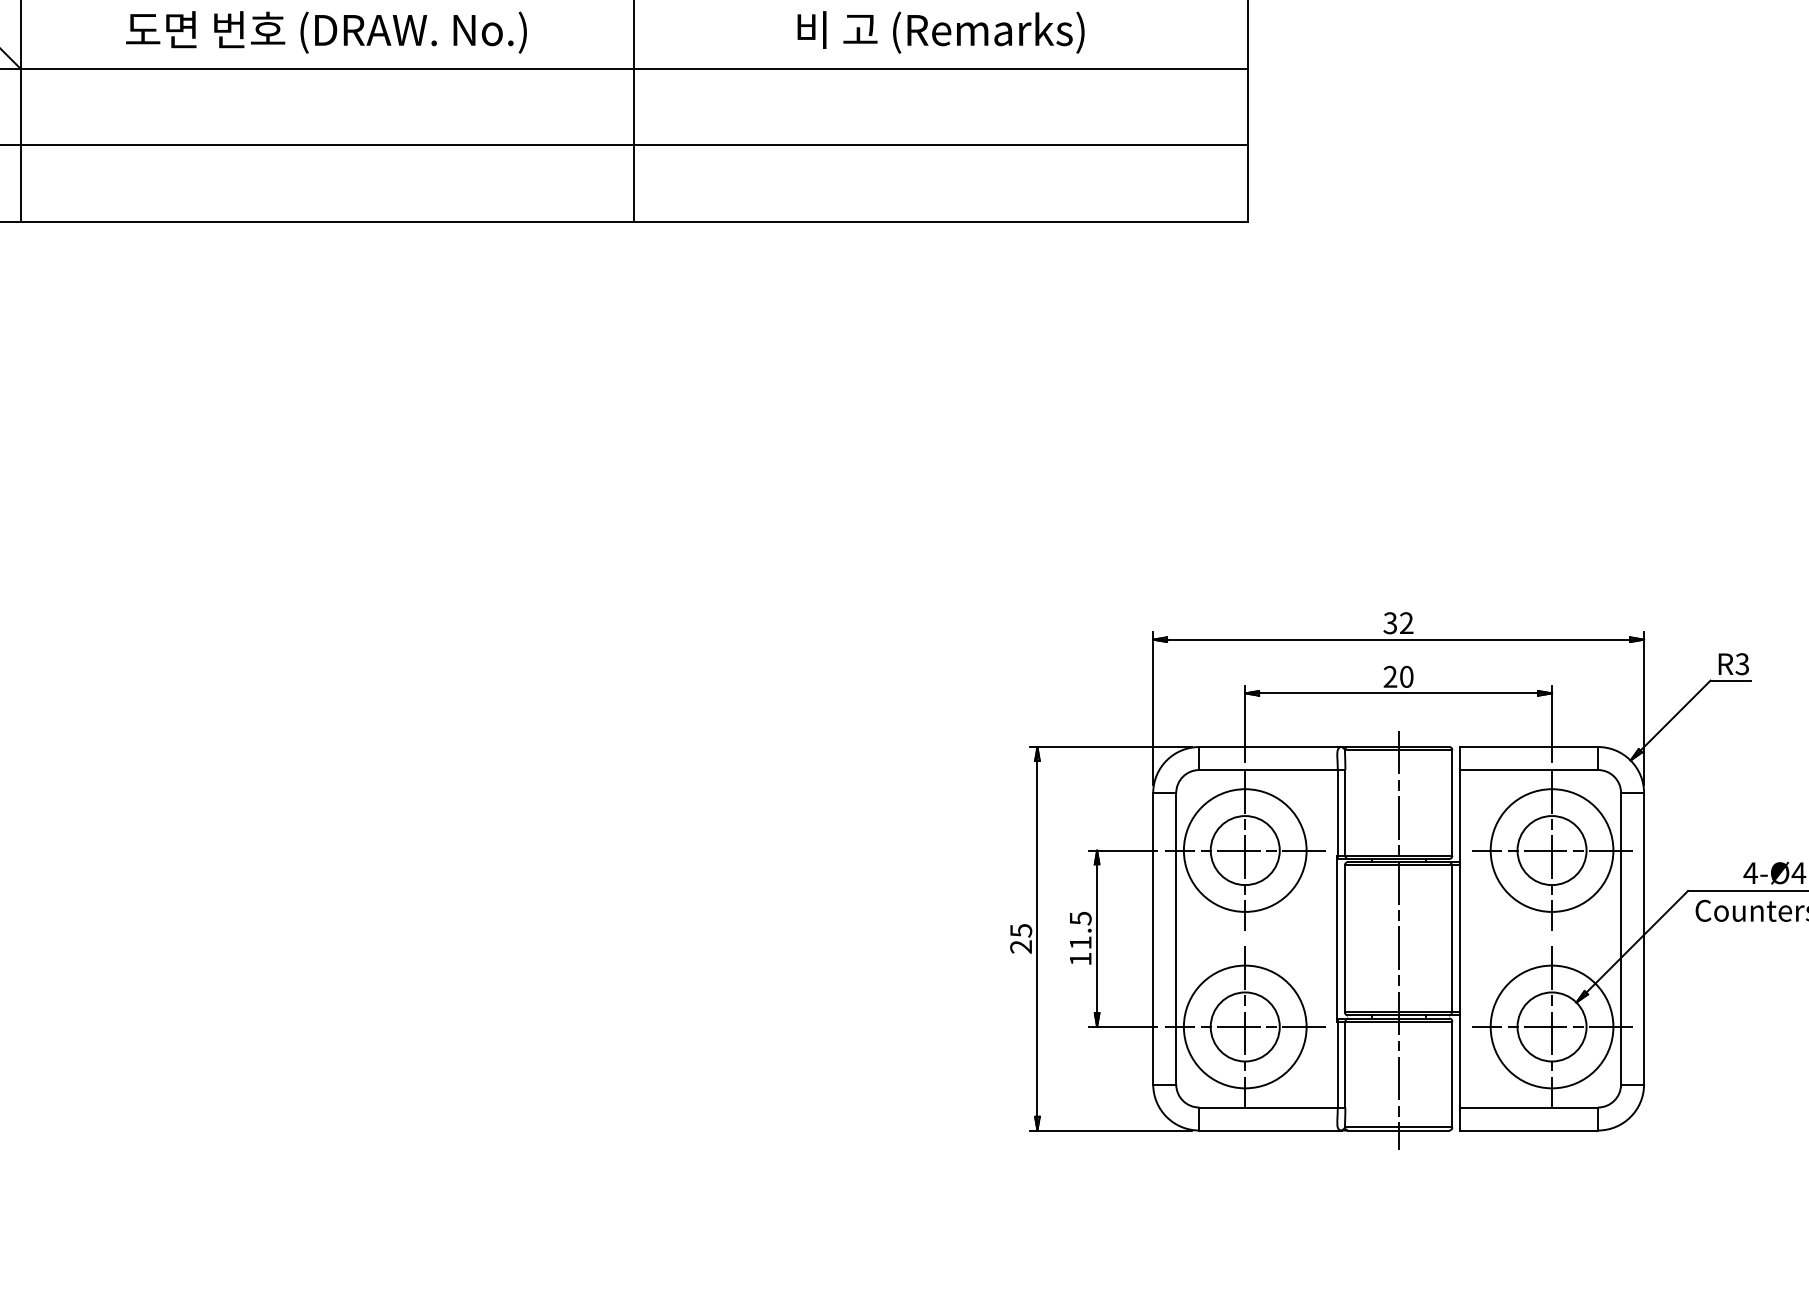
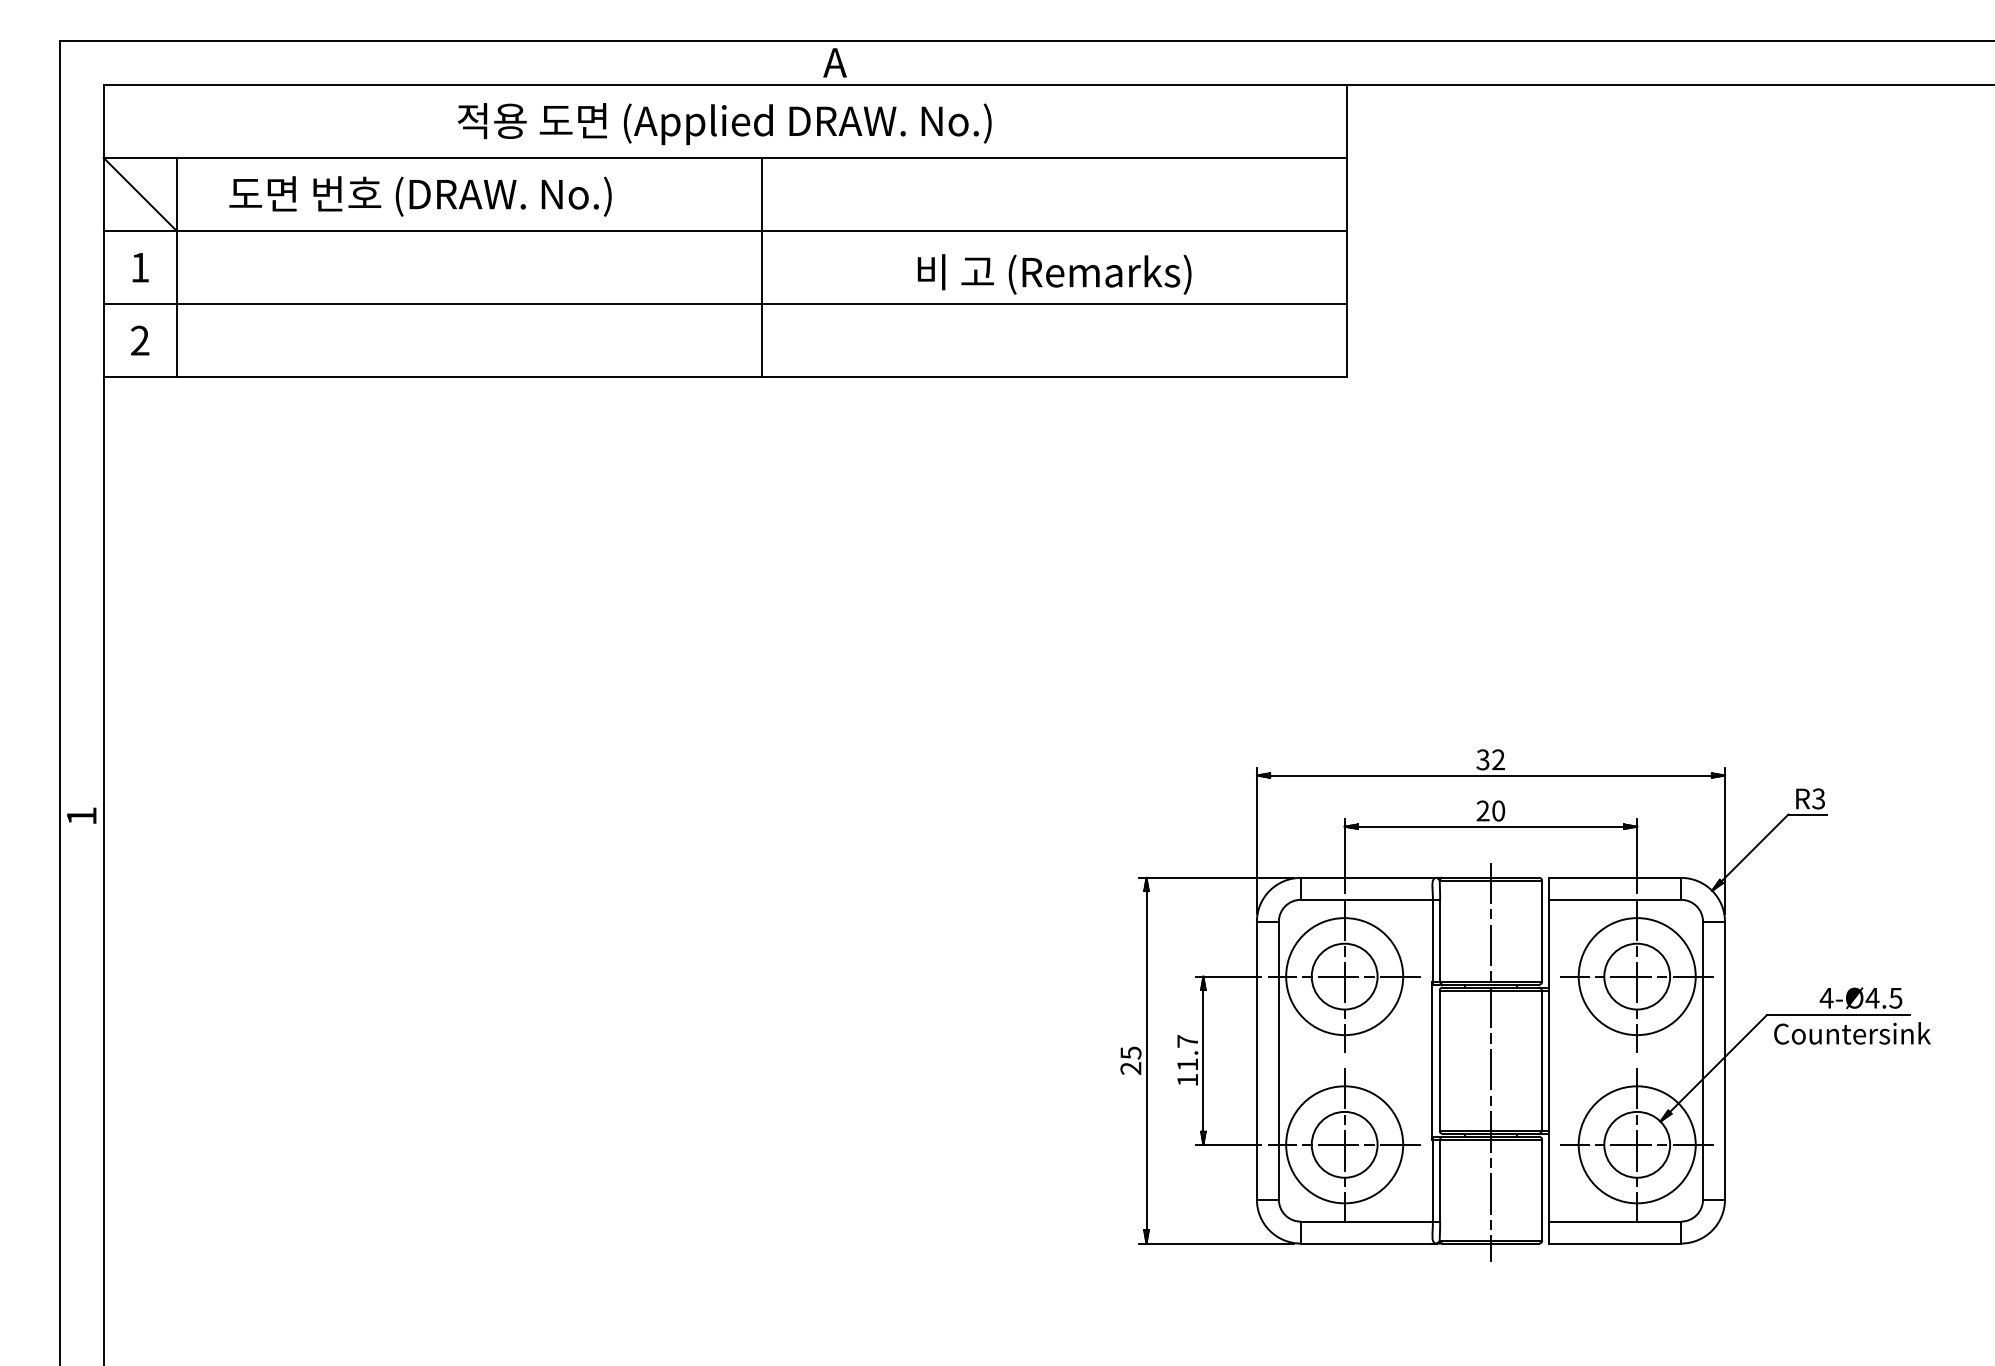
text: (326, 32) -> (420, 196), moved
text: (940, 32) -> (1054, 274), moved
text: (1080, 918) -> (1187, 1041), 11.5 -> 11.7

